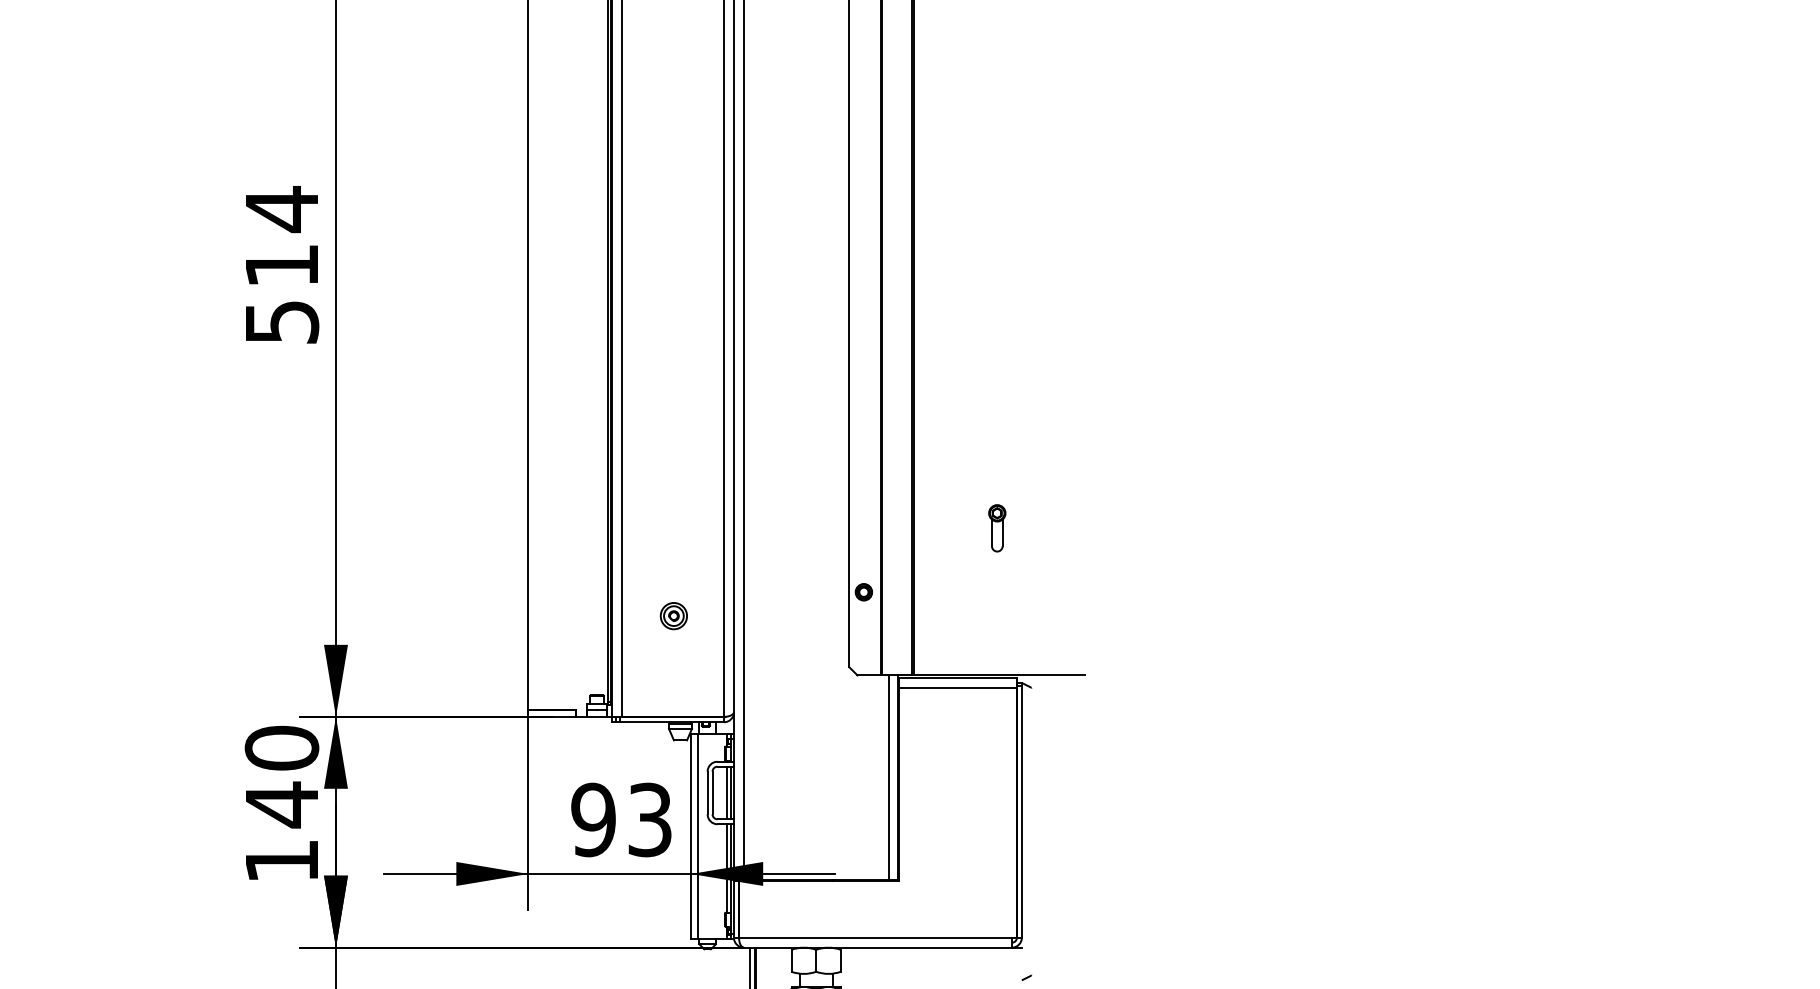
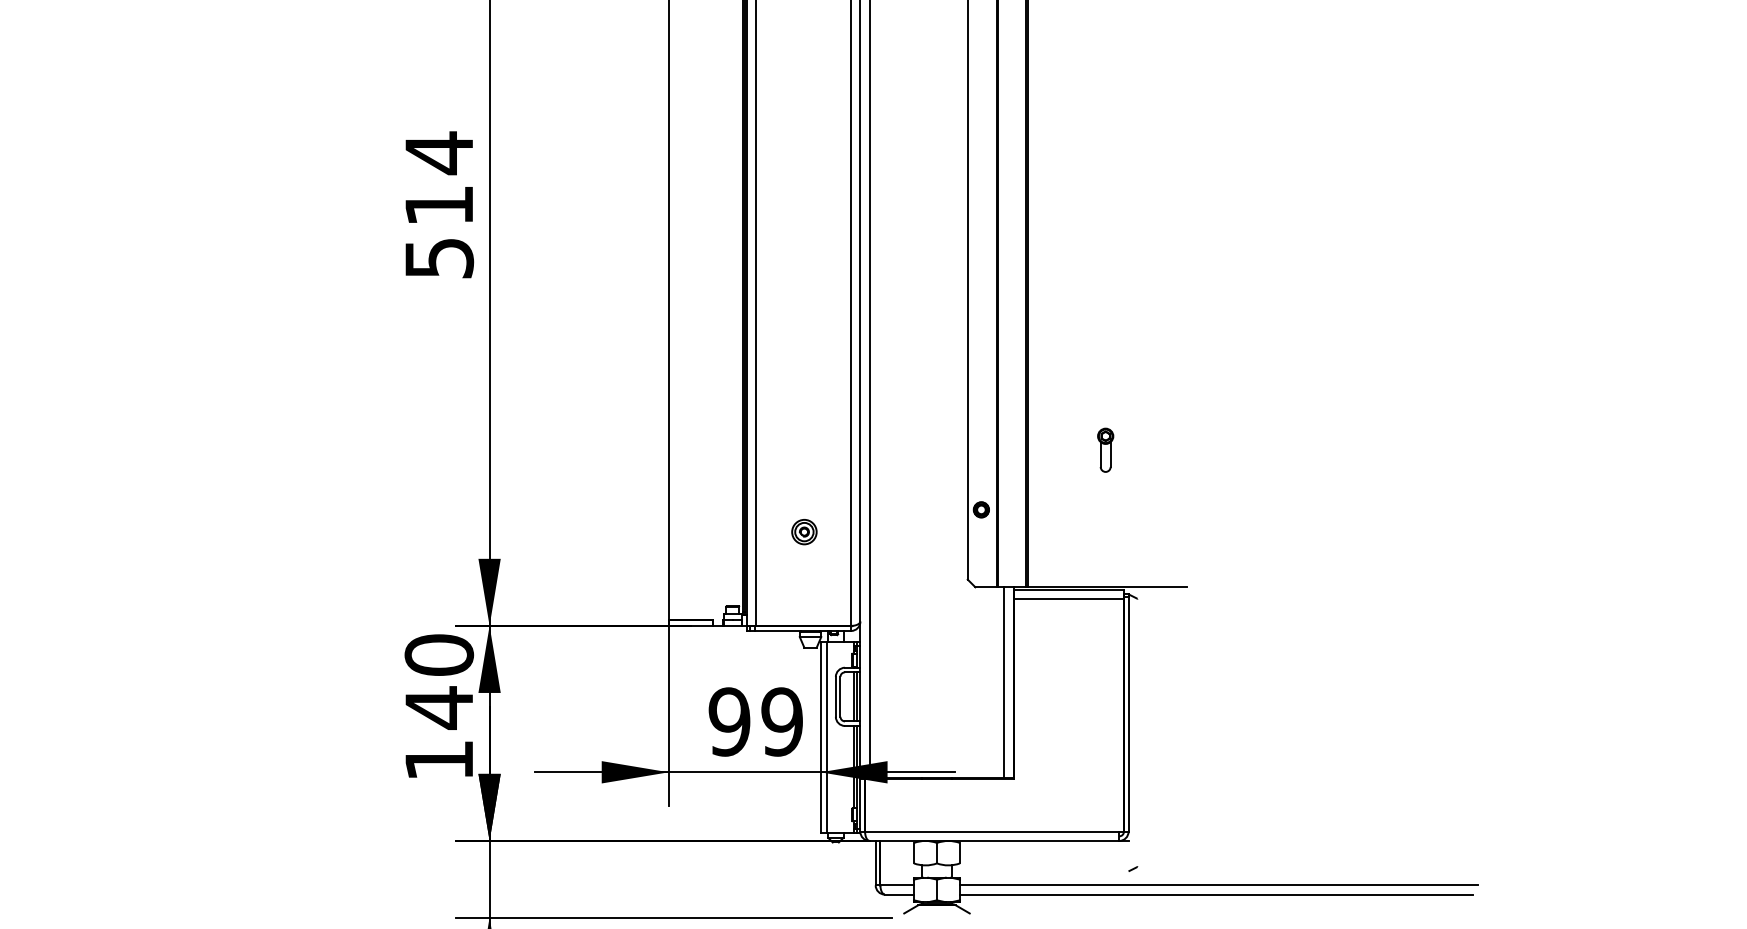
text: (649, 819) -> (781, 721), 93 -> 99

